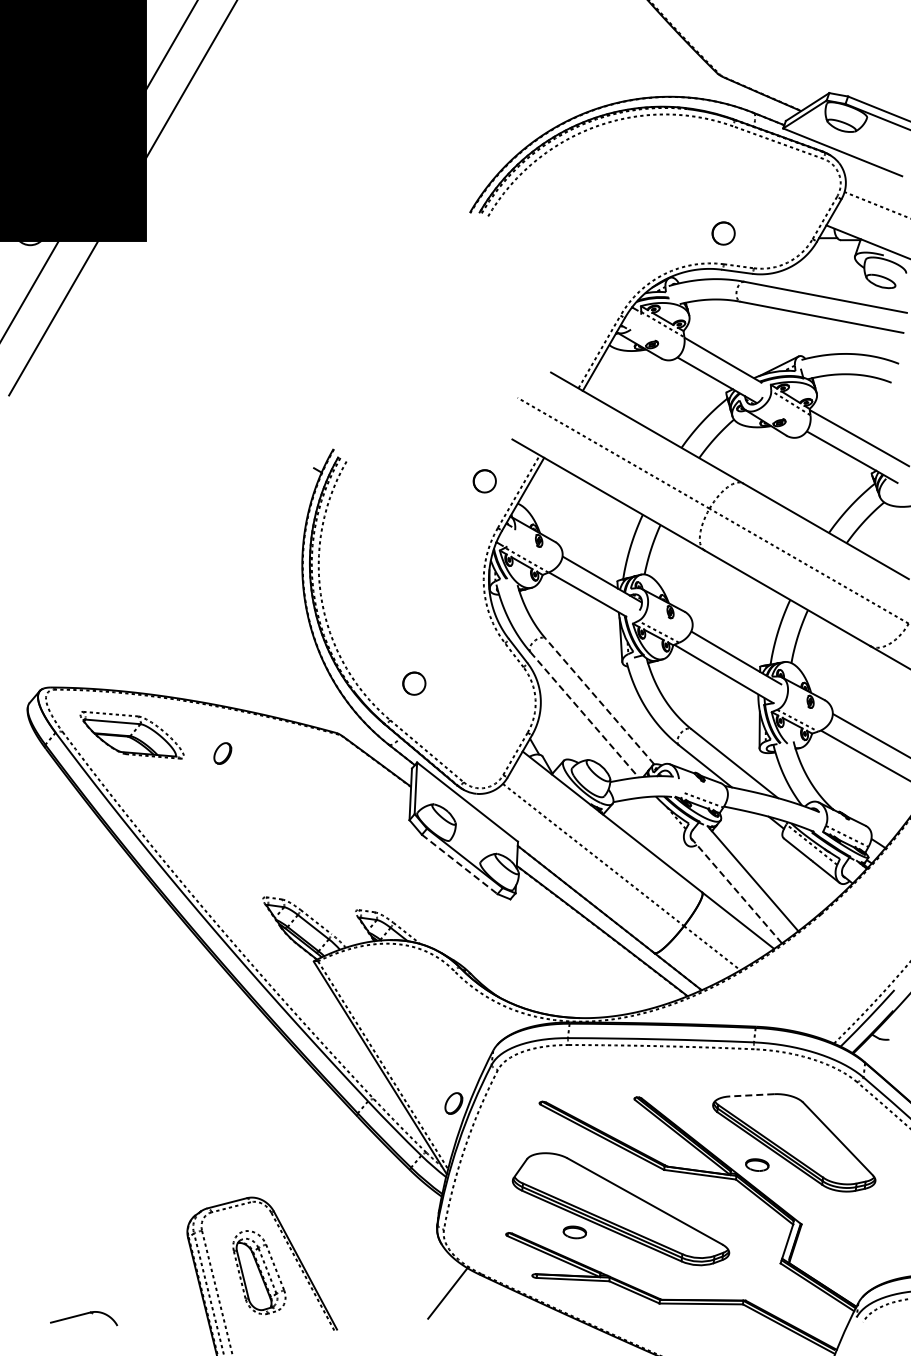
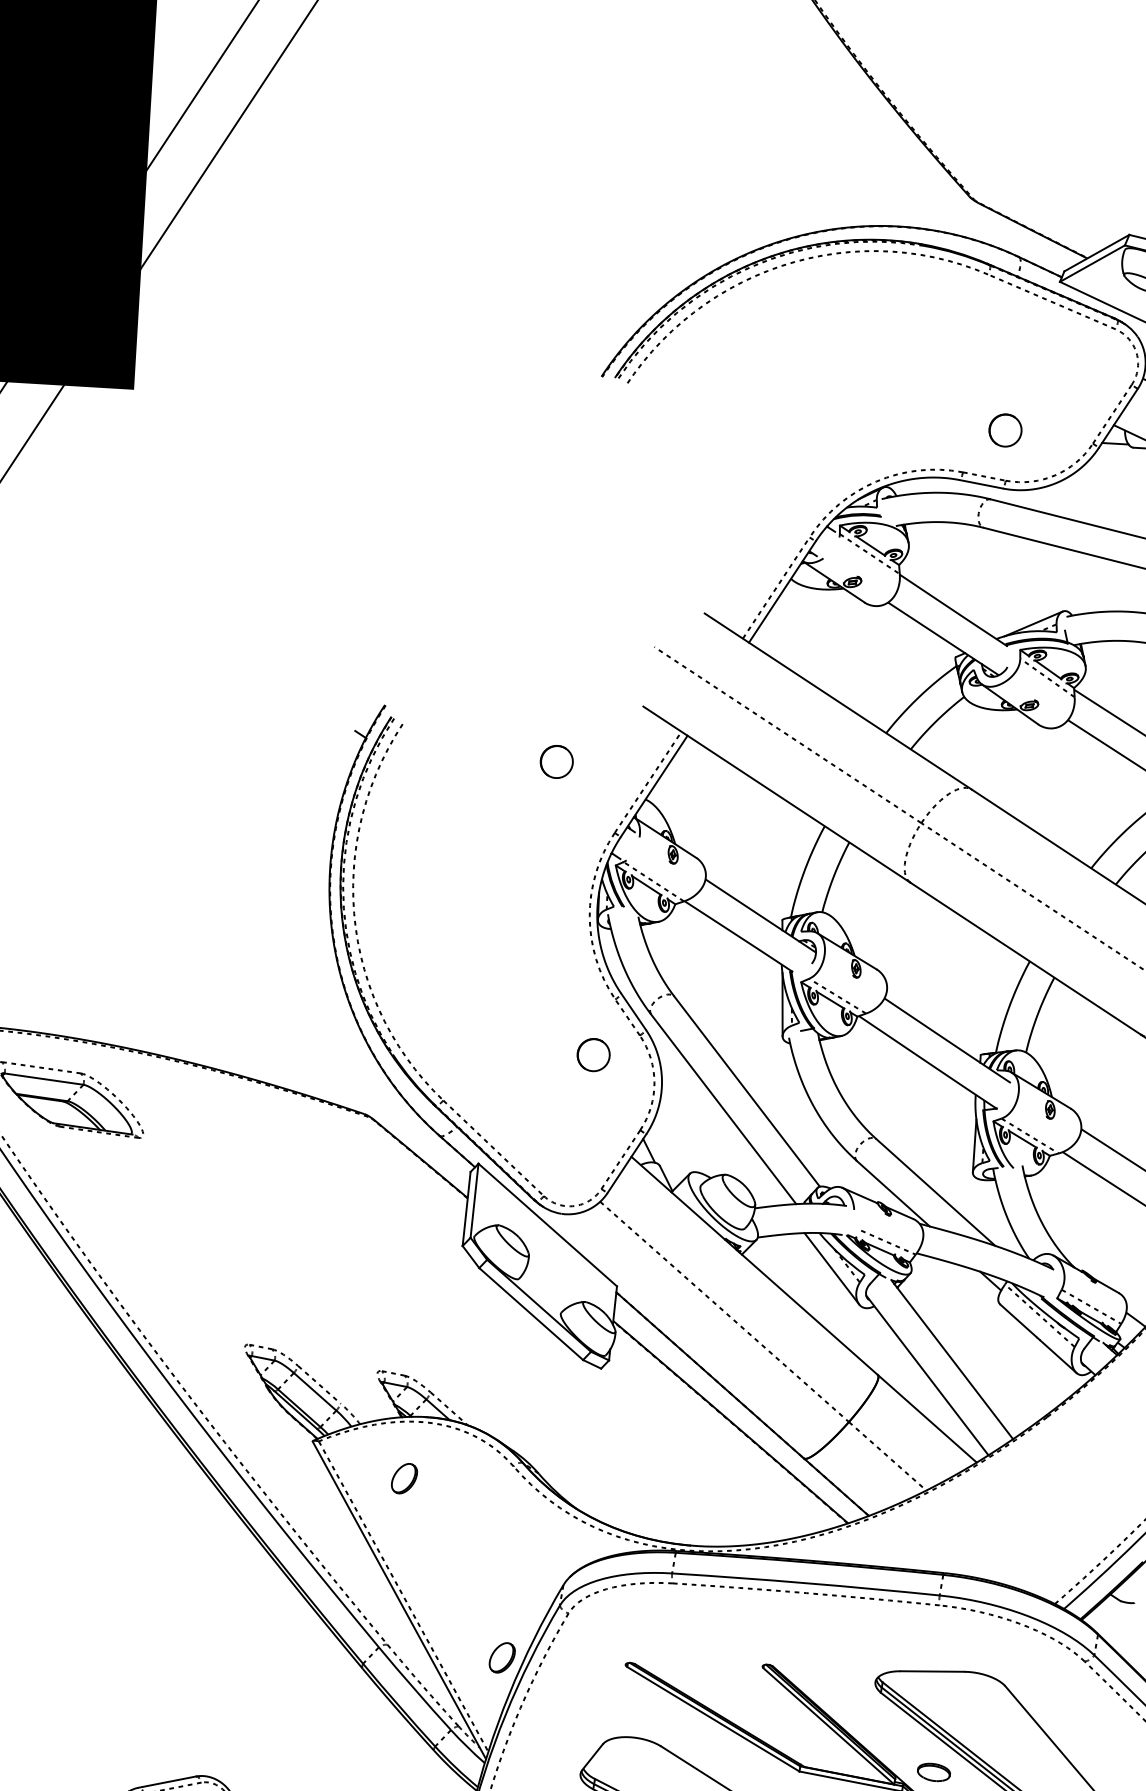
part: (723, 233) -> (1005, 430), moved
part: (484, 481) -> (556, 762), moved
part: (414, 683) -> (593, 1054), moved
line: (600, 701) -> (747, 1091), dashed -> solid
line: (584, 714) -> (723, 1108), dashed -> solid
part: (222, 753) -> (403, 1478), moved
line: (665, 820) -> (831, 1268), added
line: (460, 864) -> (532, 1314), dashed -> solid
line: (736, 890) -> (927, 1375), dashed -> solid
line: (751, 1095) -> (931, 1671), dashed -> solid

